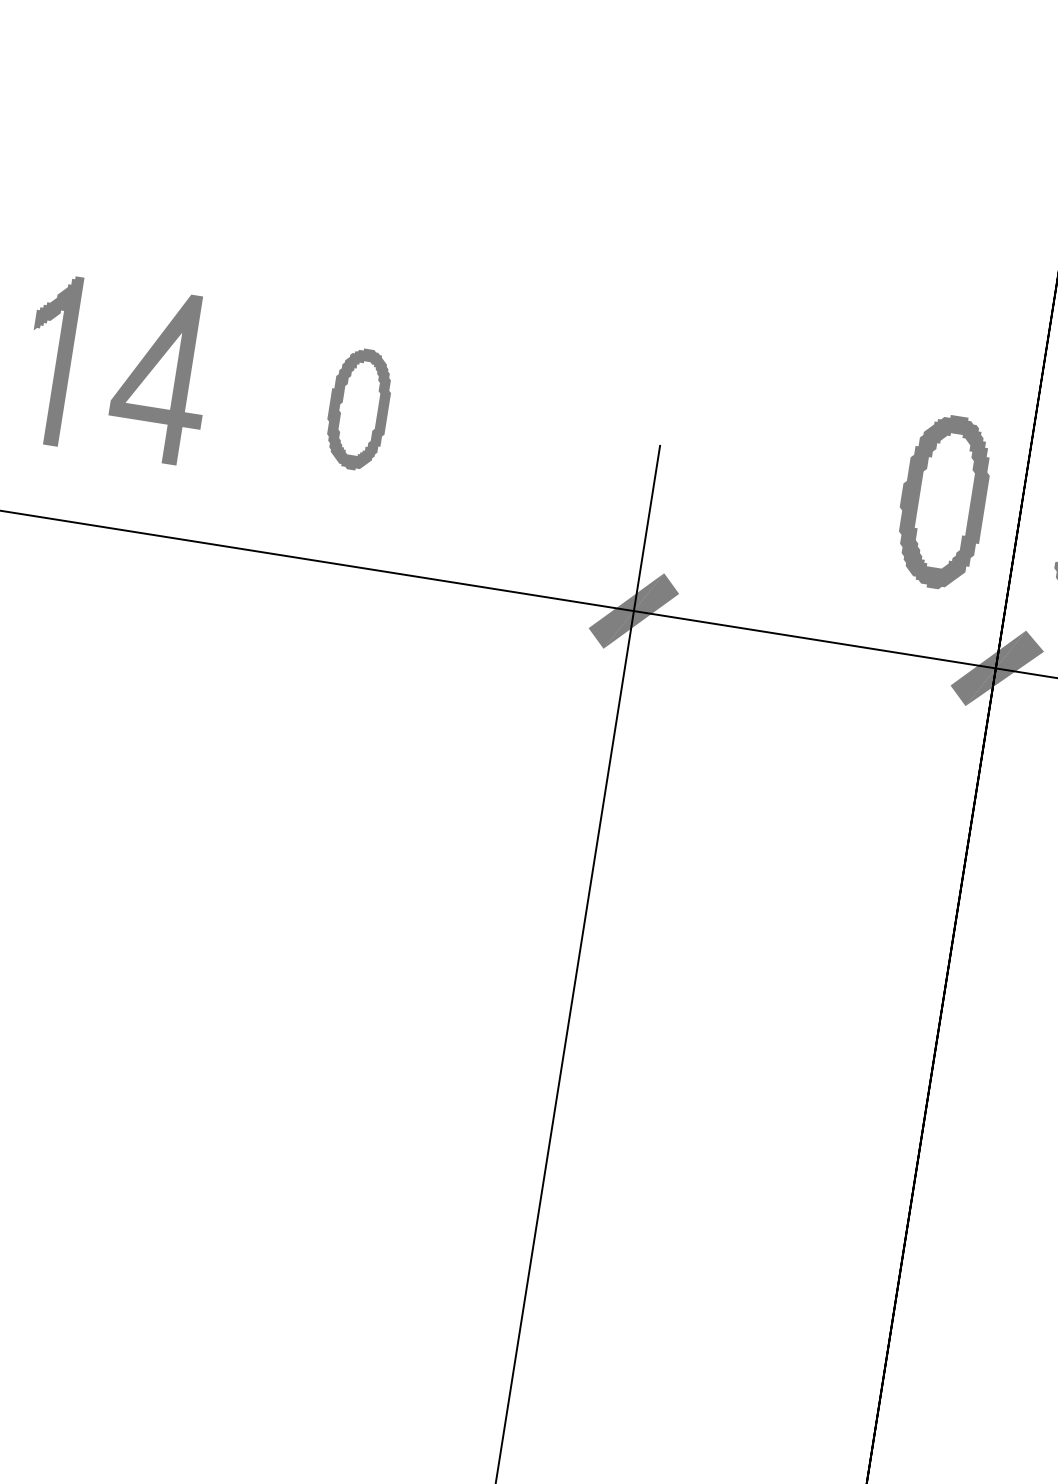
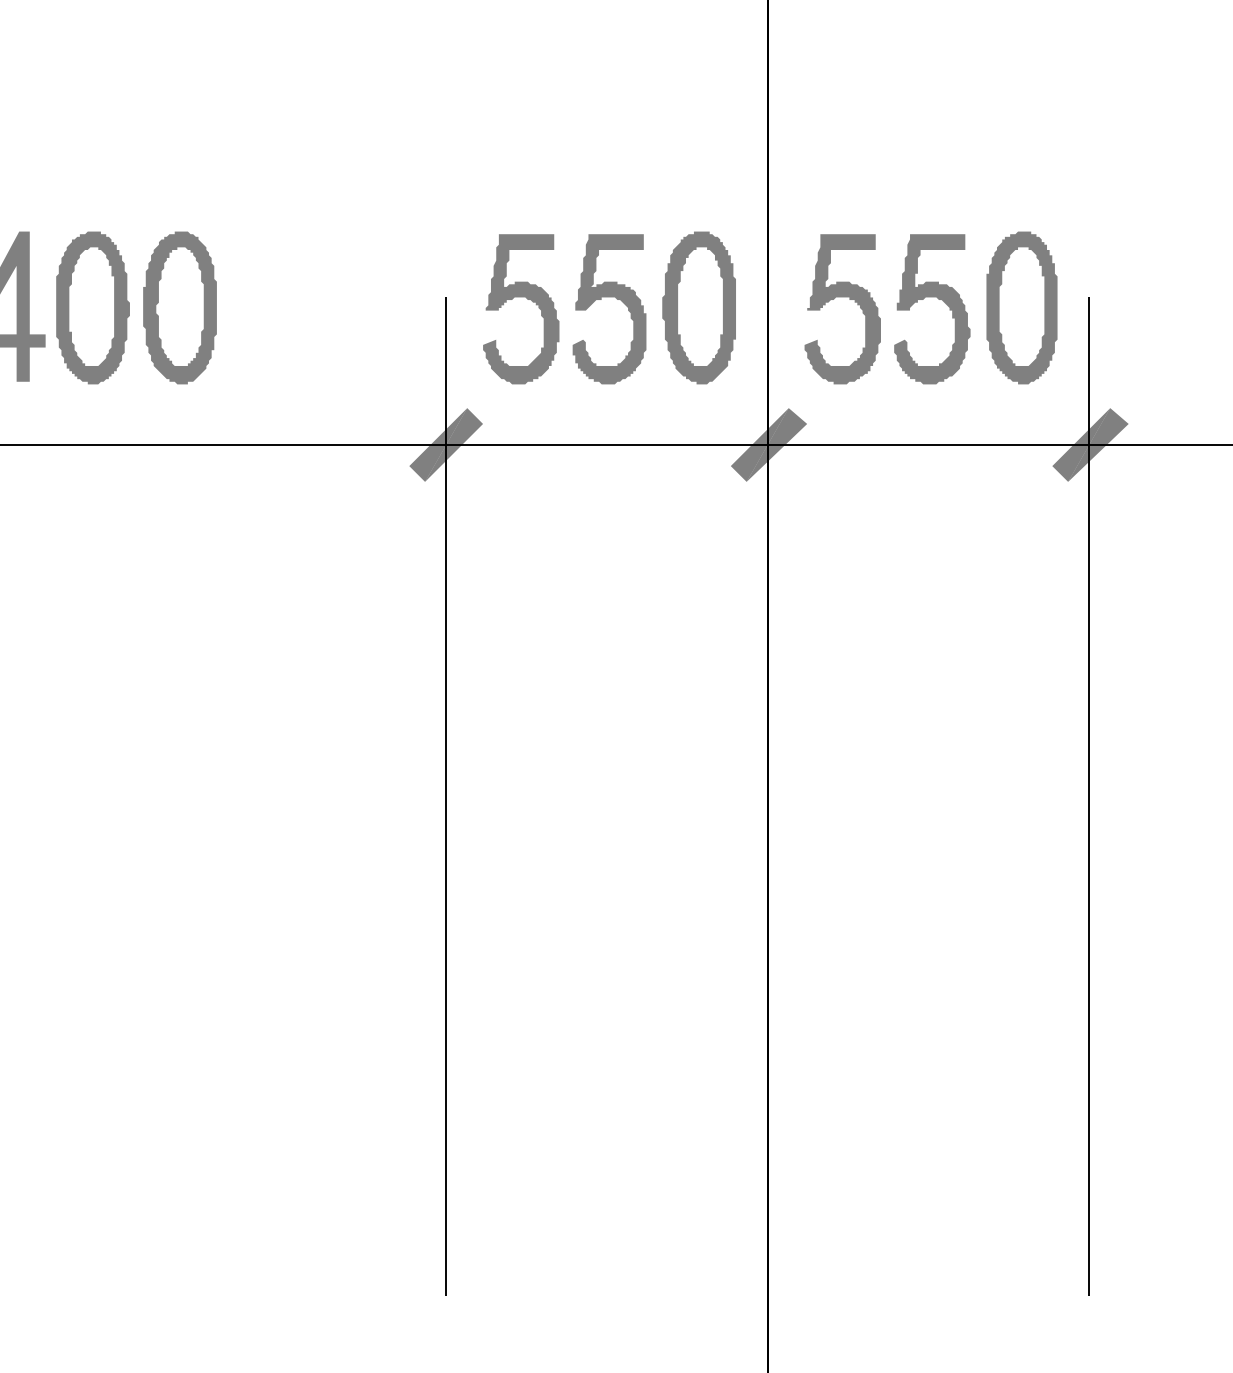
part: (260, 393) -> (92, 307), added
part: (358, 408) -> (179, 307), size x1.43
fill: (742, 471) -> (521, 309), added
fill: (841, 487) -> (609, 309), added

